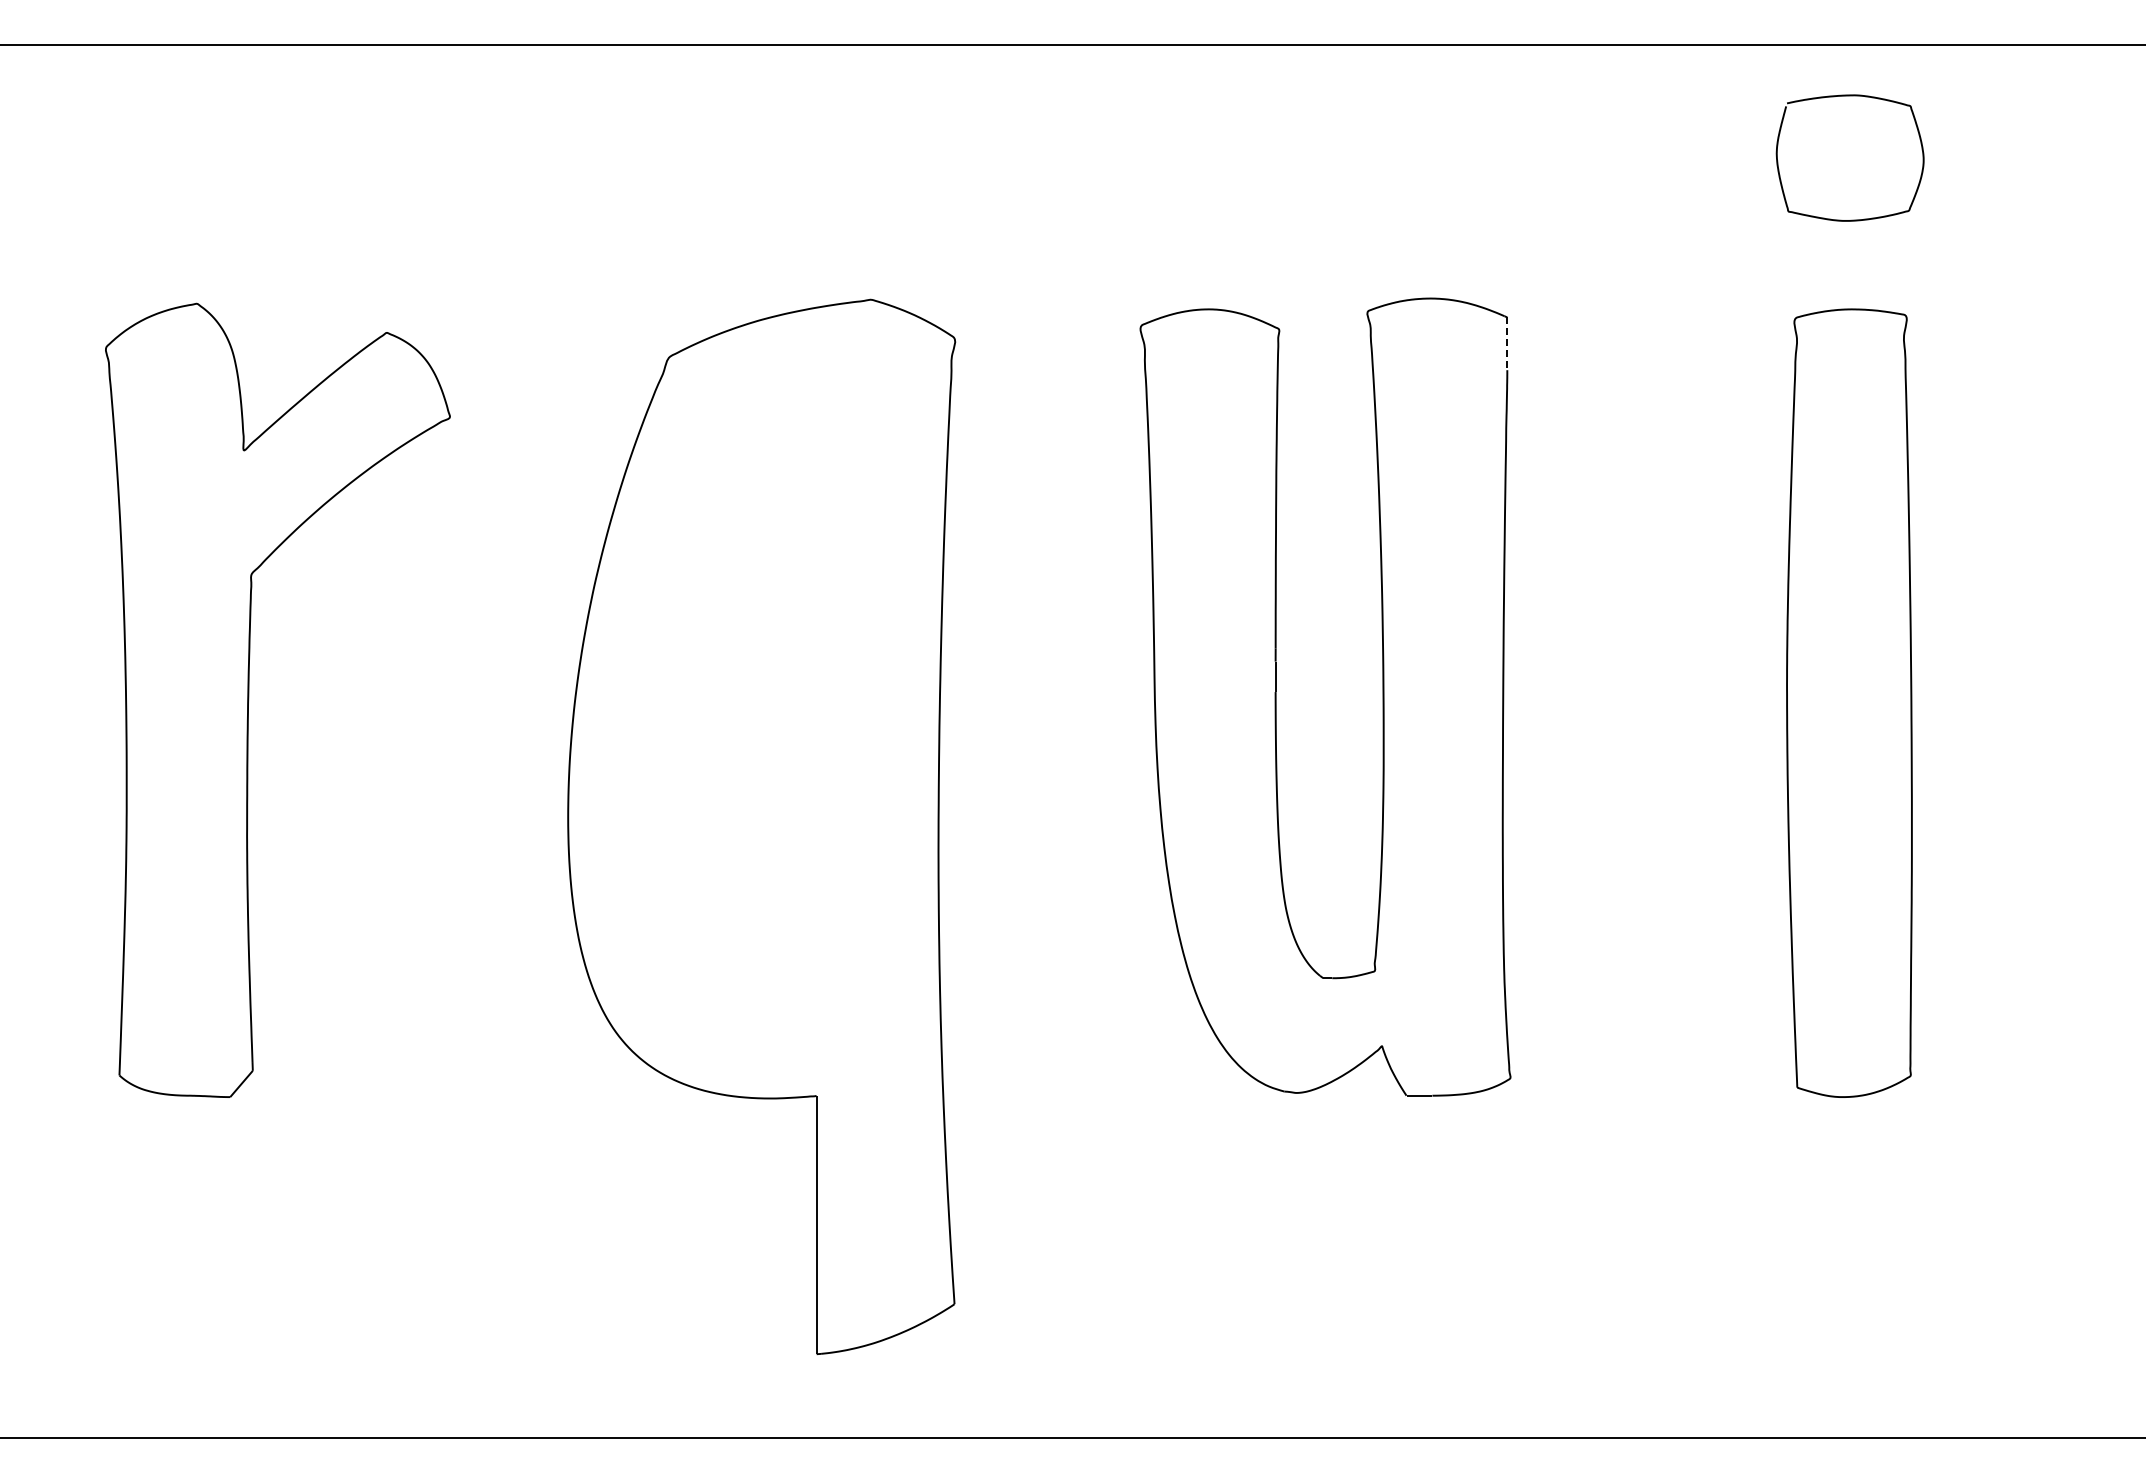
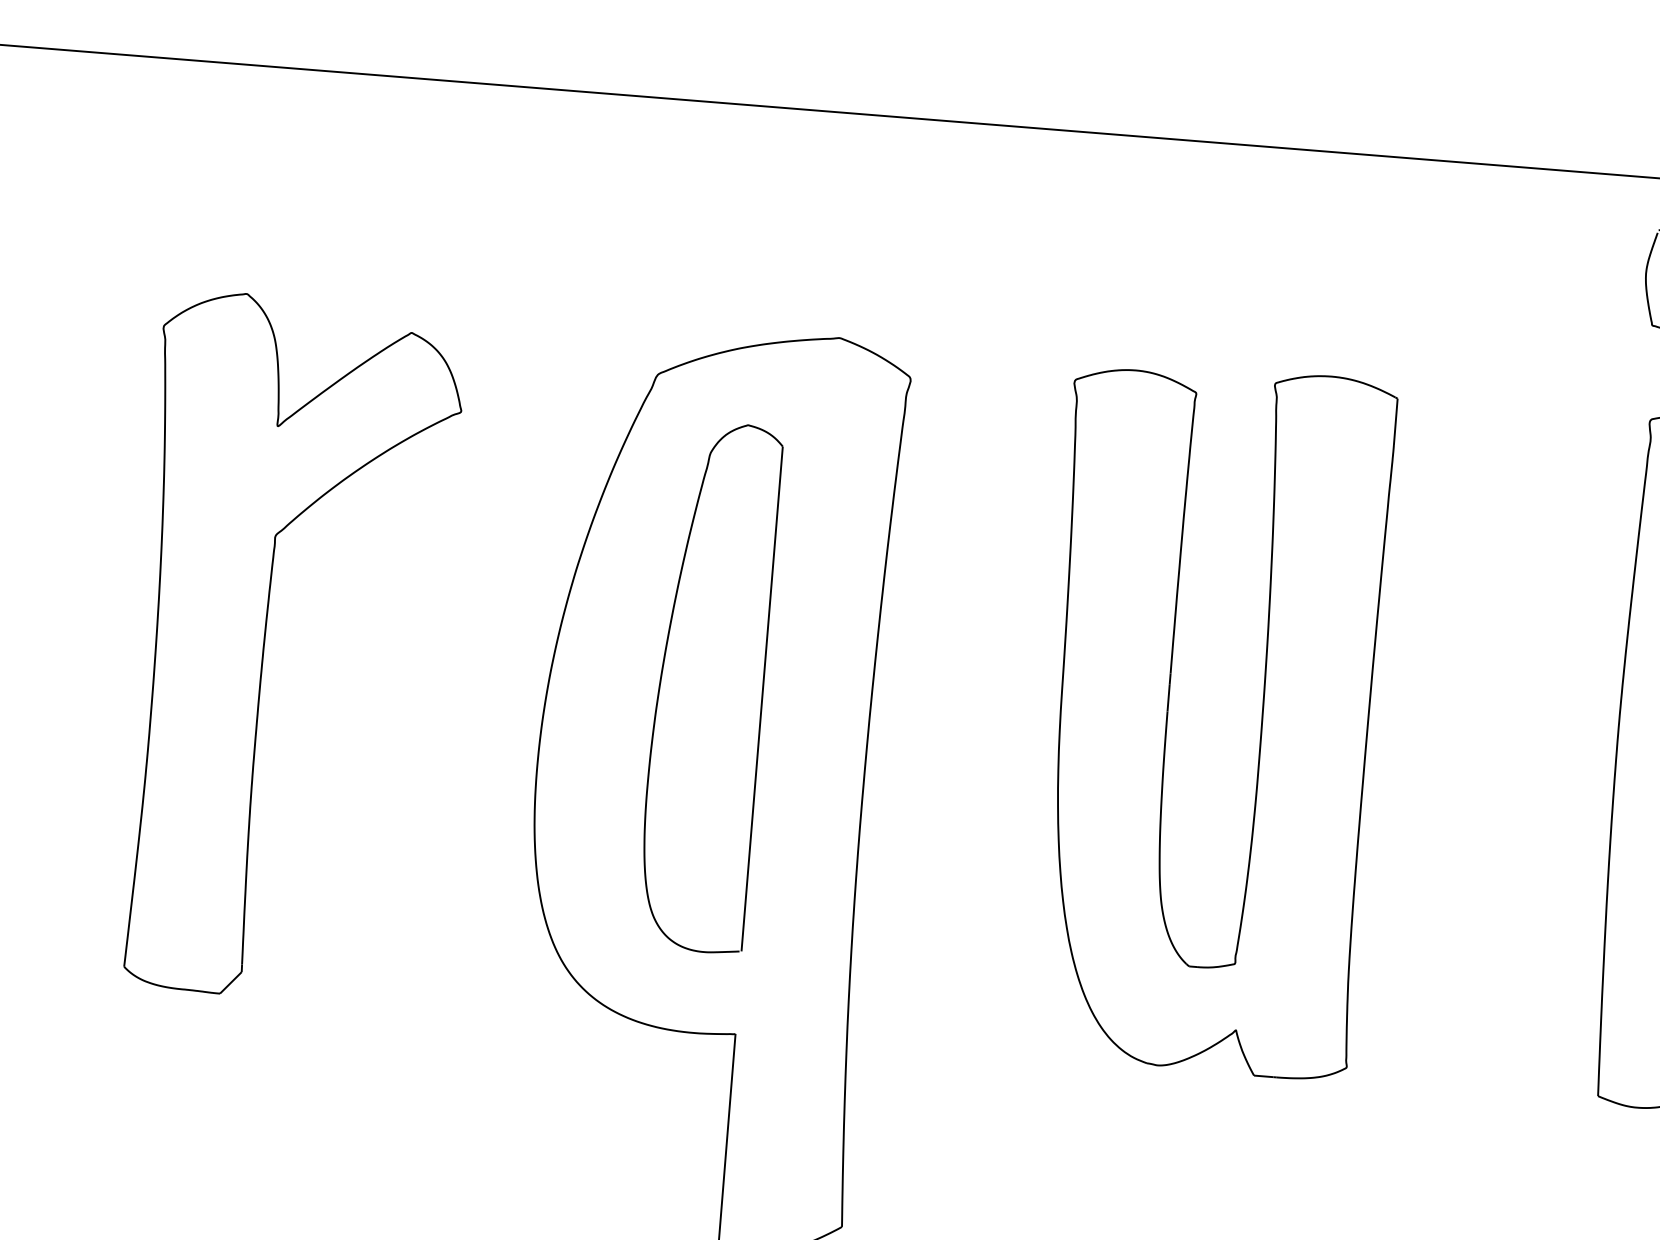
line: (1507, 344) -> (1395, 422), dashed -> solid
part: (701, 697) -> (662, 675), added

